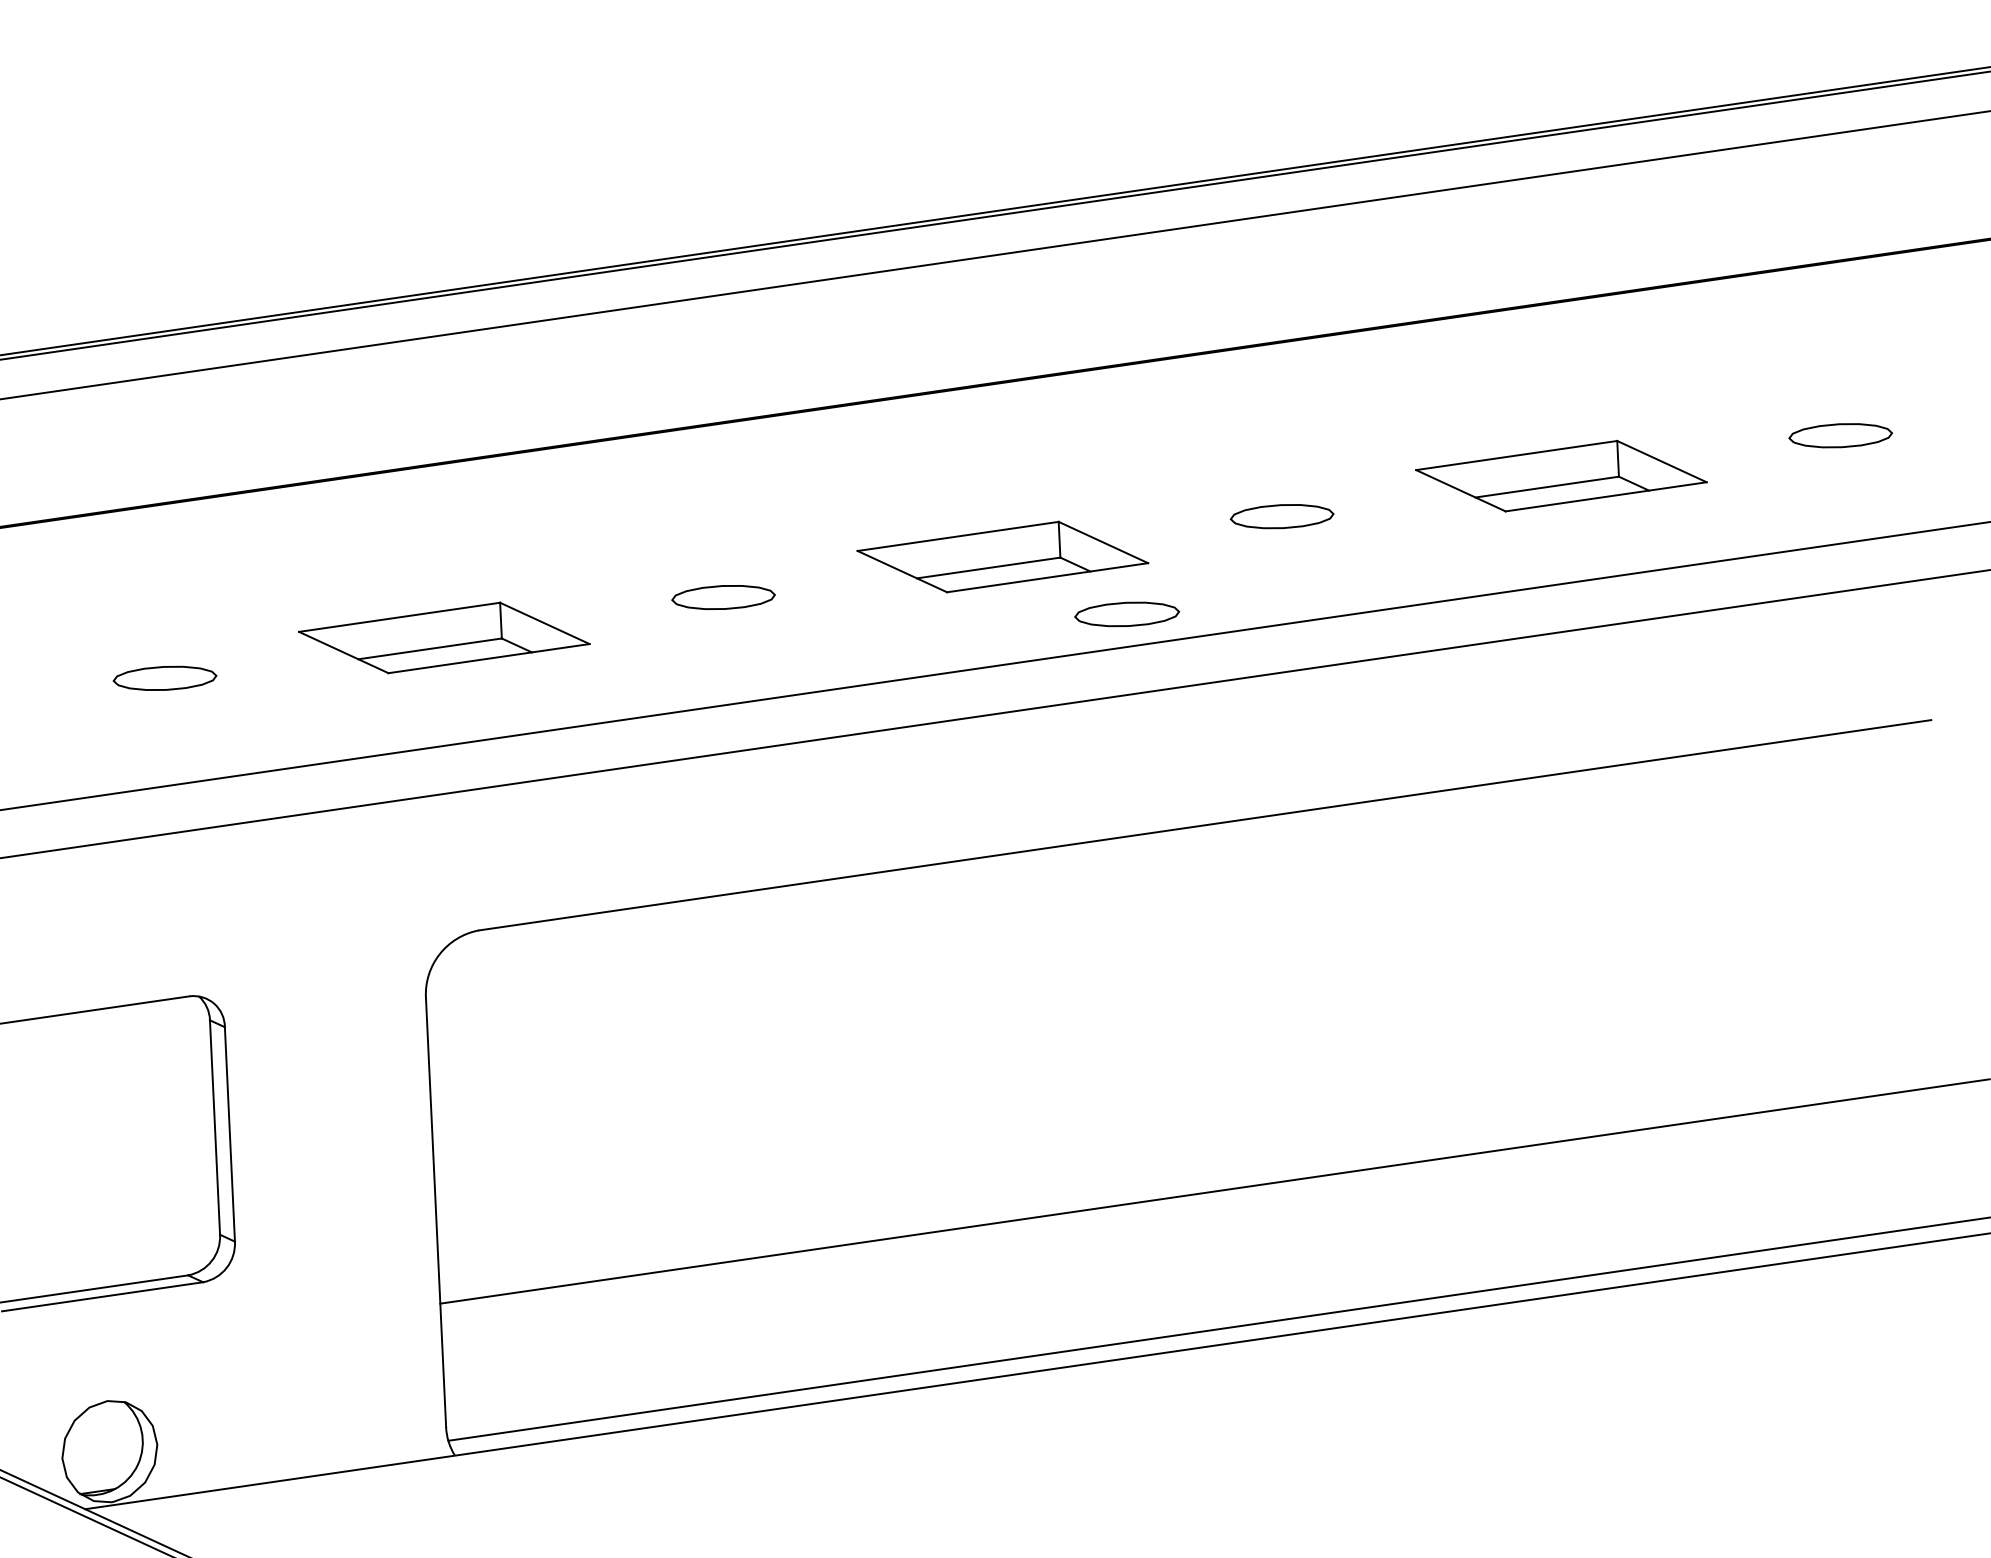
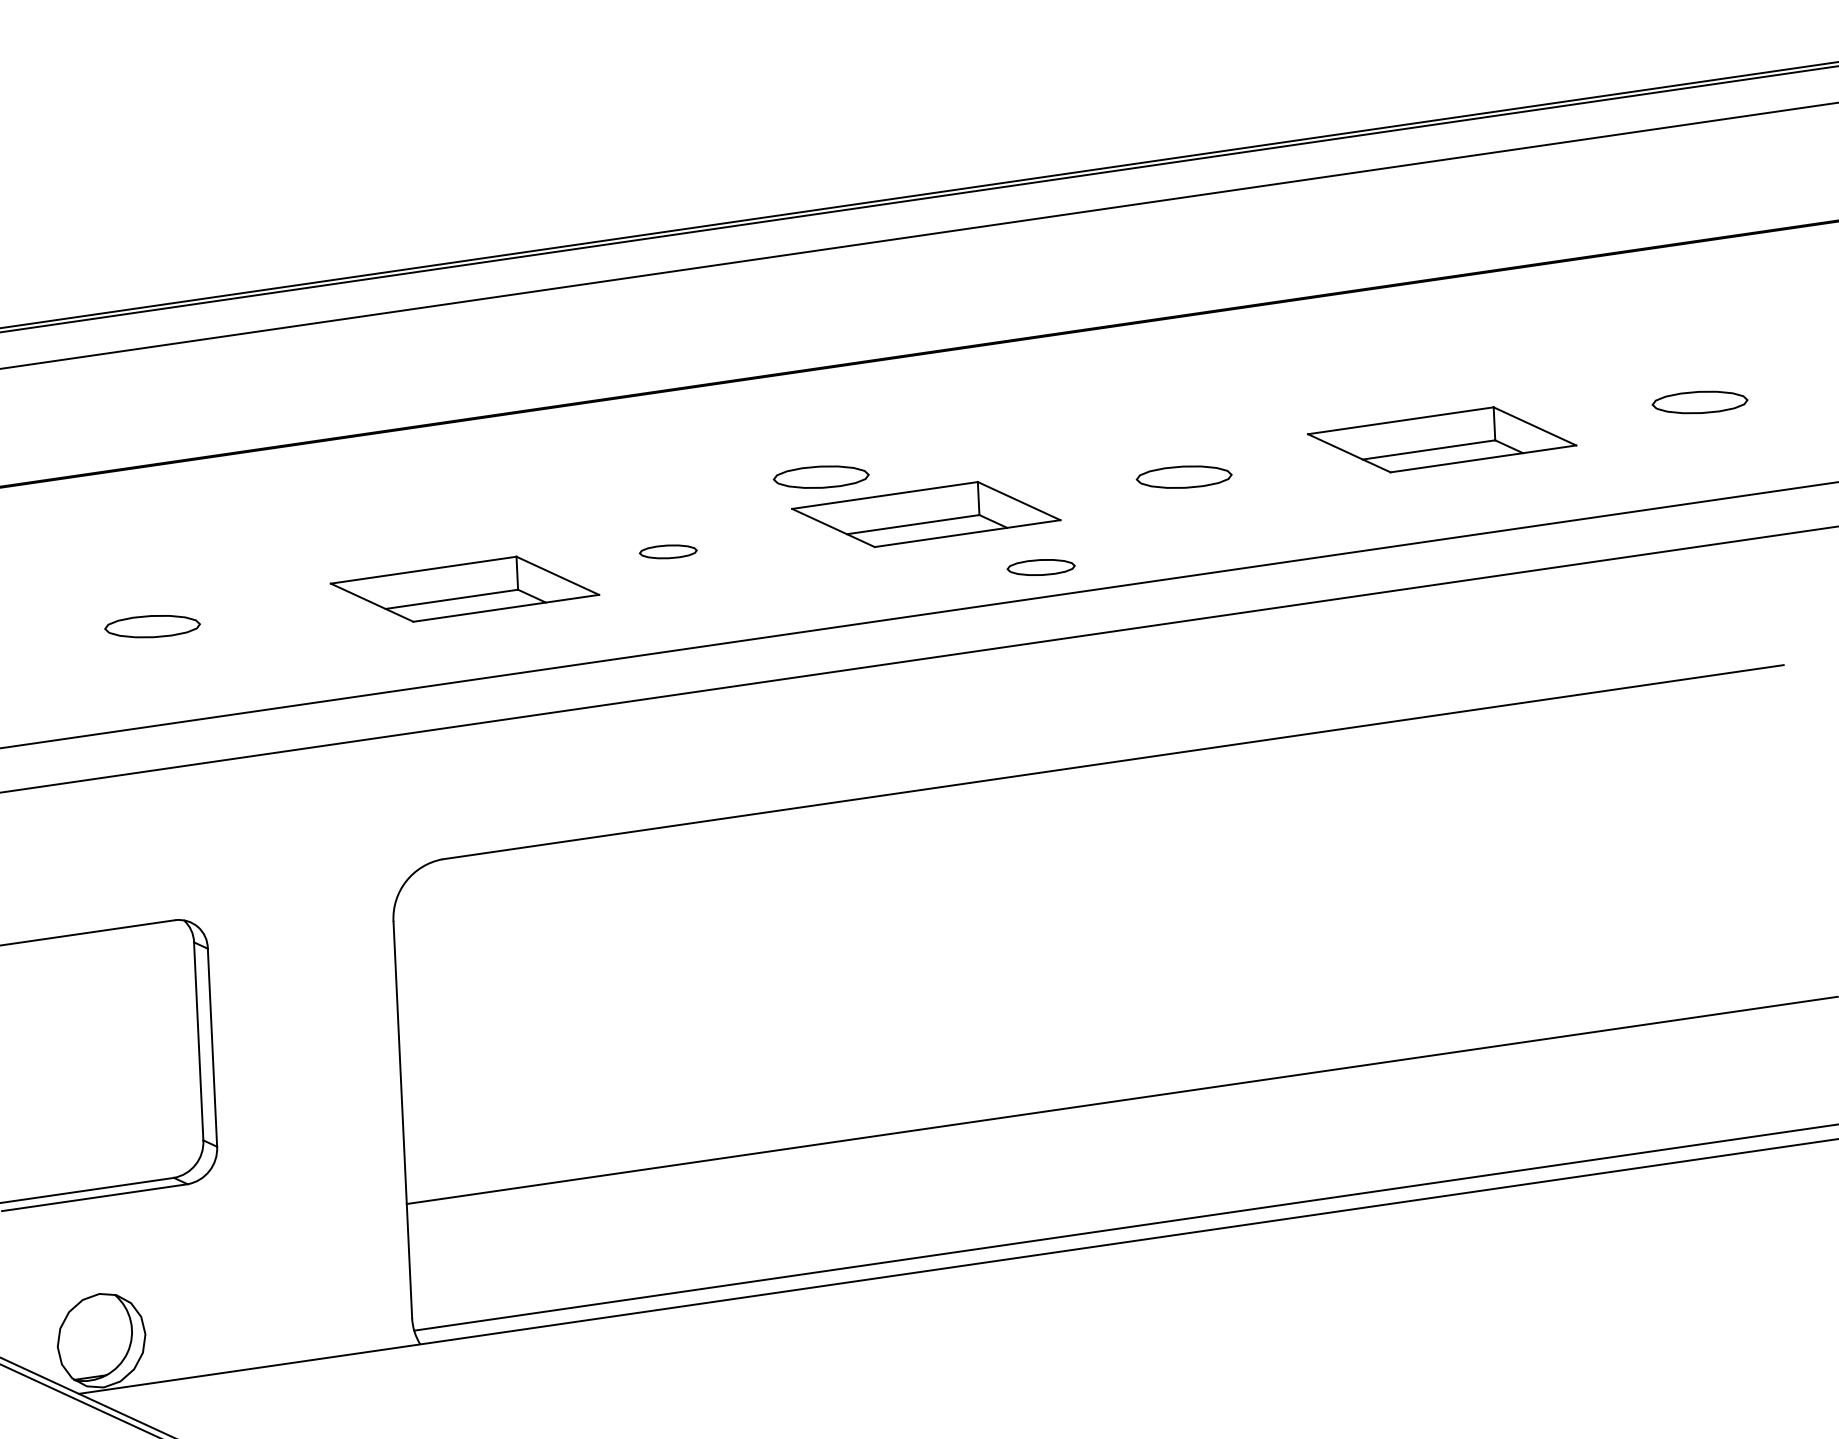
part: (888, 516) -> (820, 477), added
part: (723, 597) -> (668, 551), size x0.6
part: (1127, 614) -> (1041, 567), size x0.7
part: (444, 637) -> (465, 588), moved

